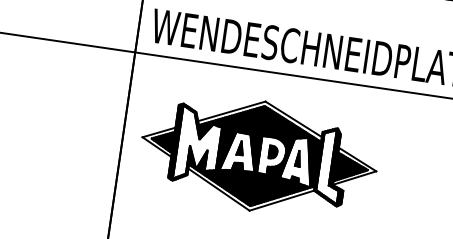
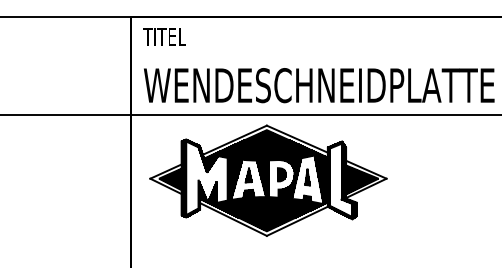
part: (259, 156) -> (268, 180), moved

